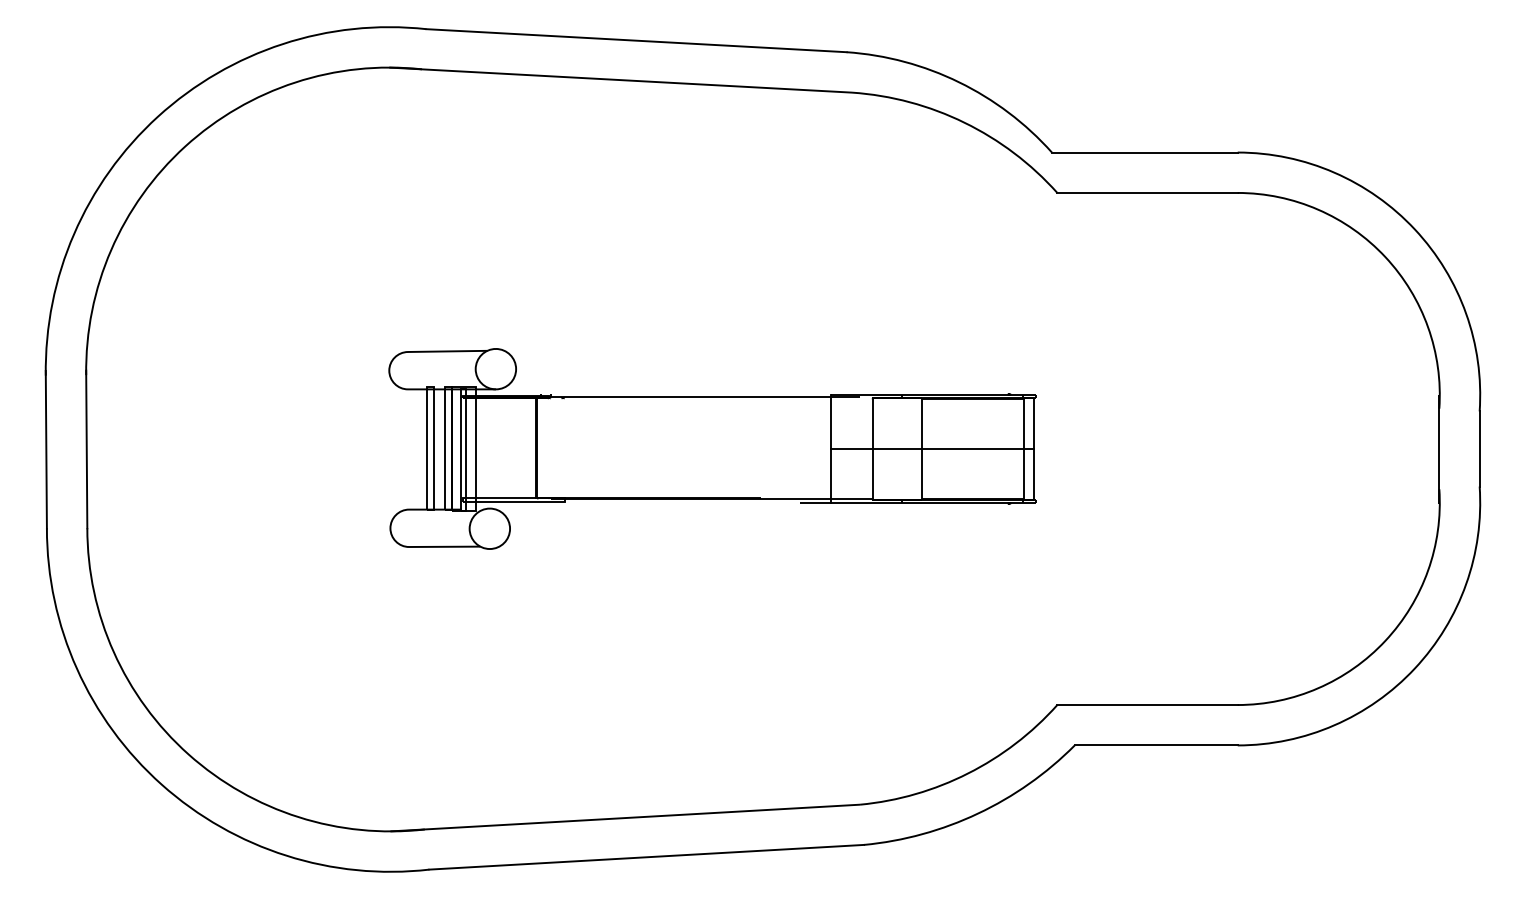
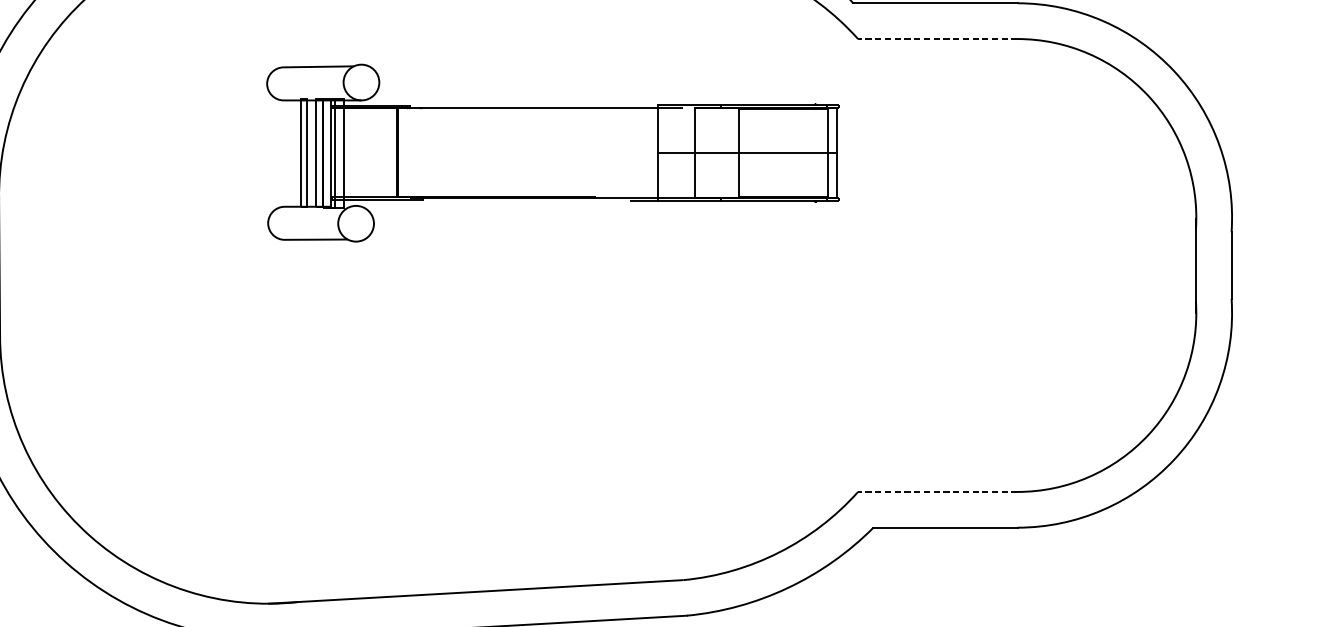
line: (1147, 192) -> (937, 38), solid -> dashed
part: (712, 448) -> (553, 152), moved
line: (1147, 705) -> (937, 492), solid -> dashed

